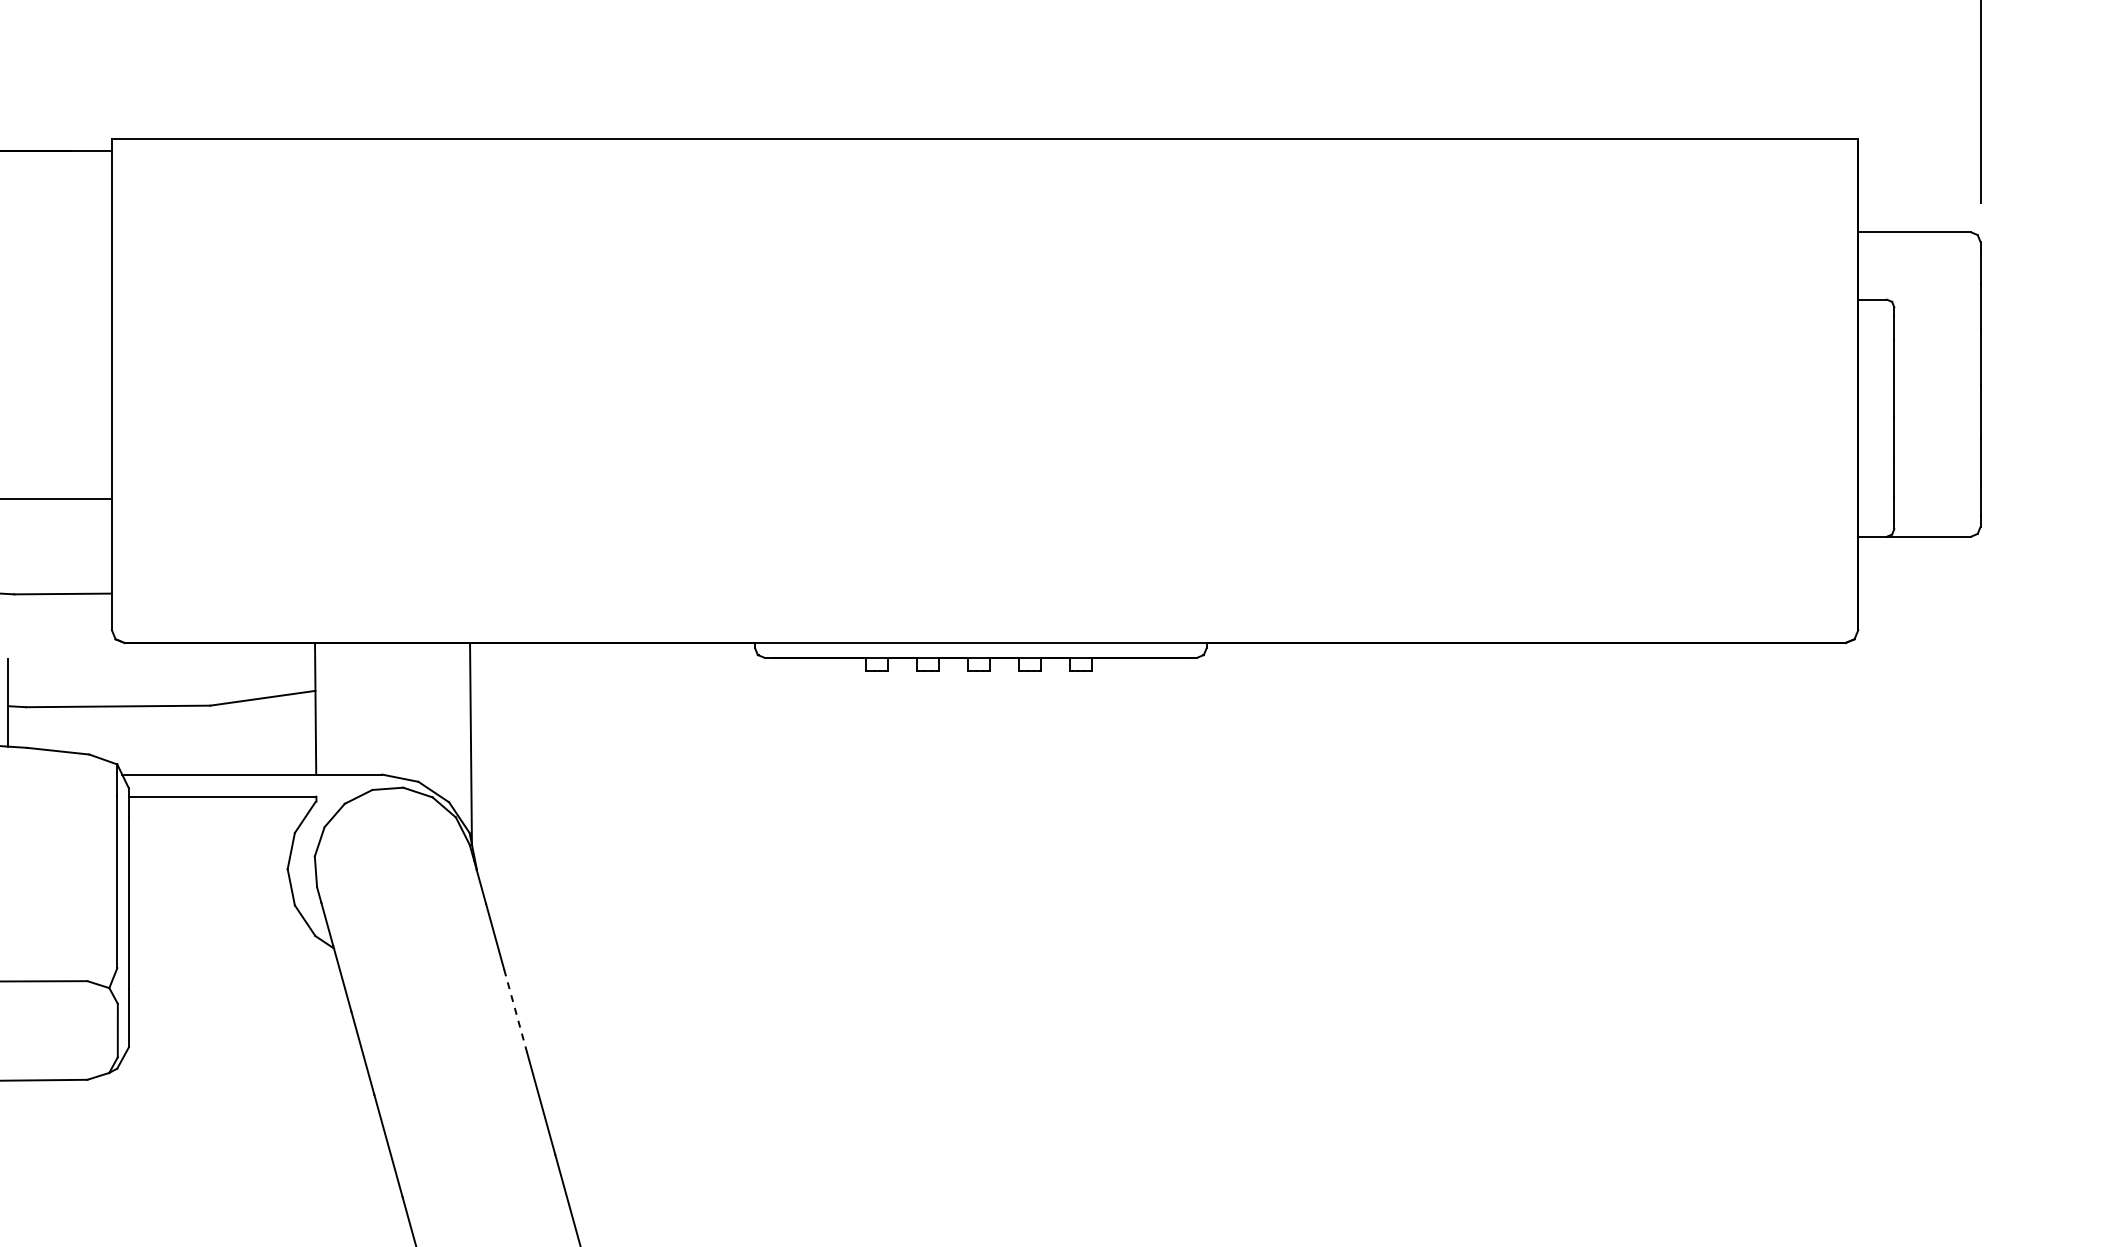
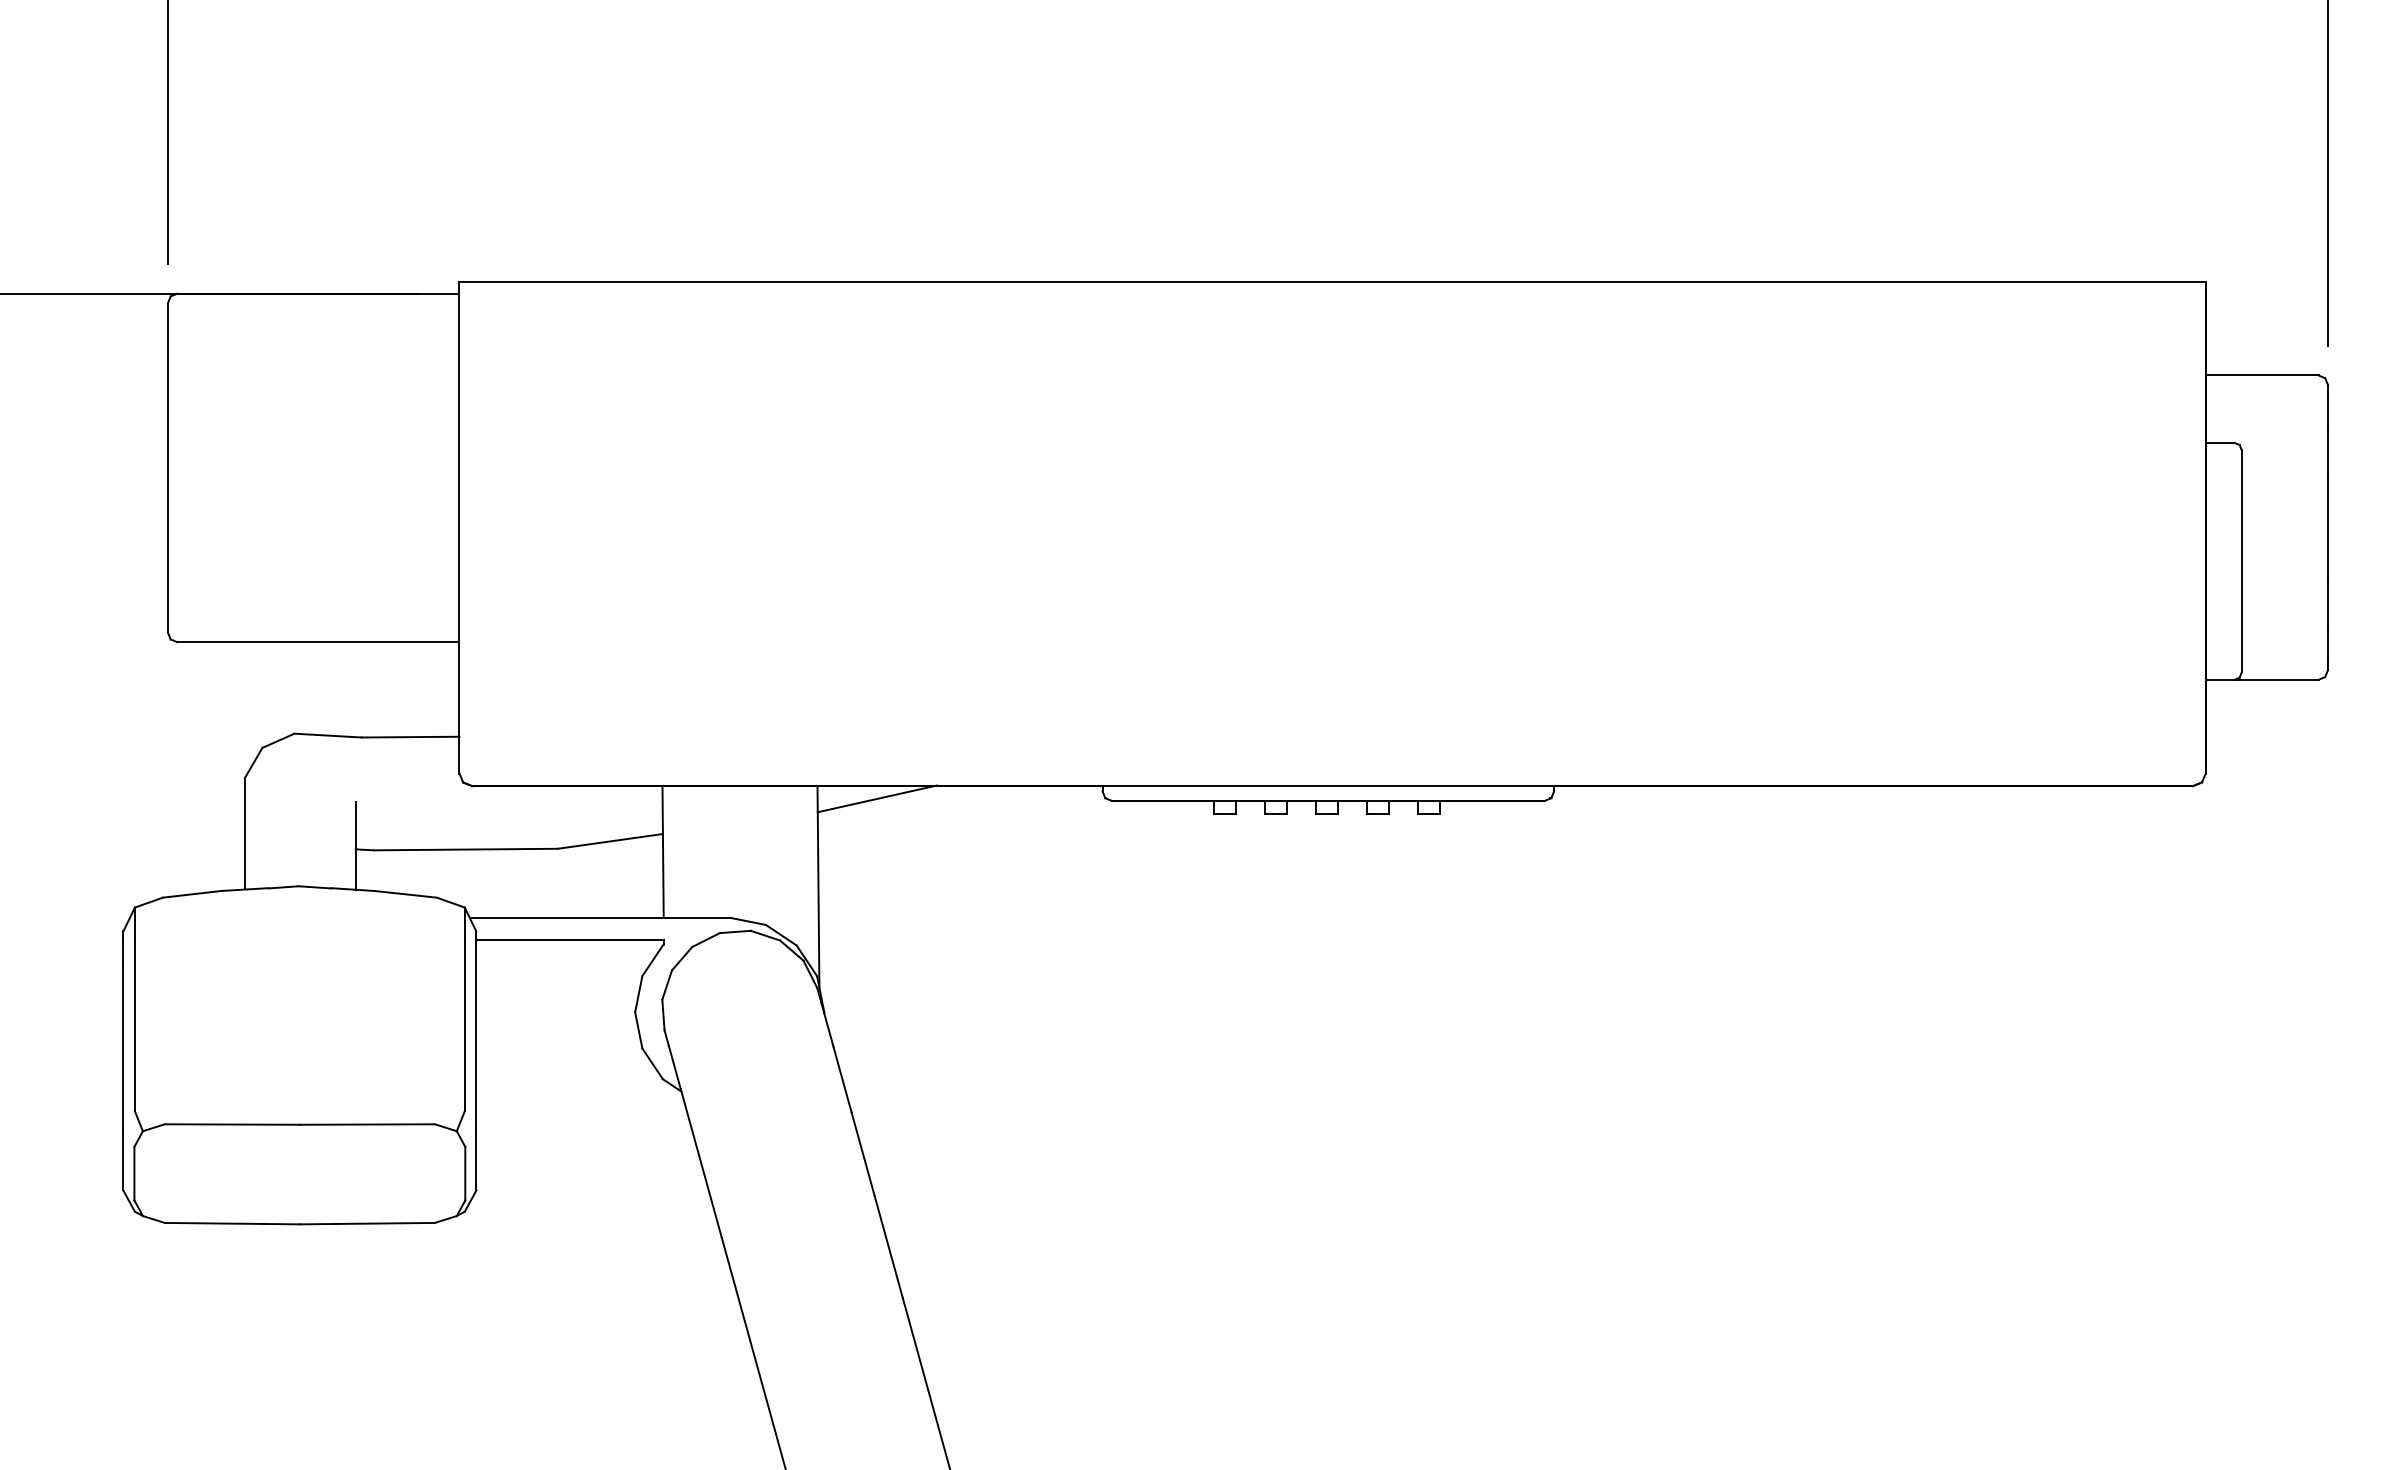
line: (530, 655) -> (877, 798), added
line: (516, 1011) -> (863, 1154), dashed -> solid

